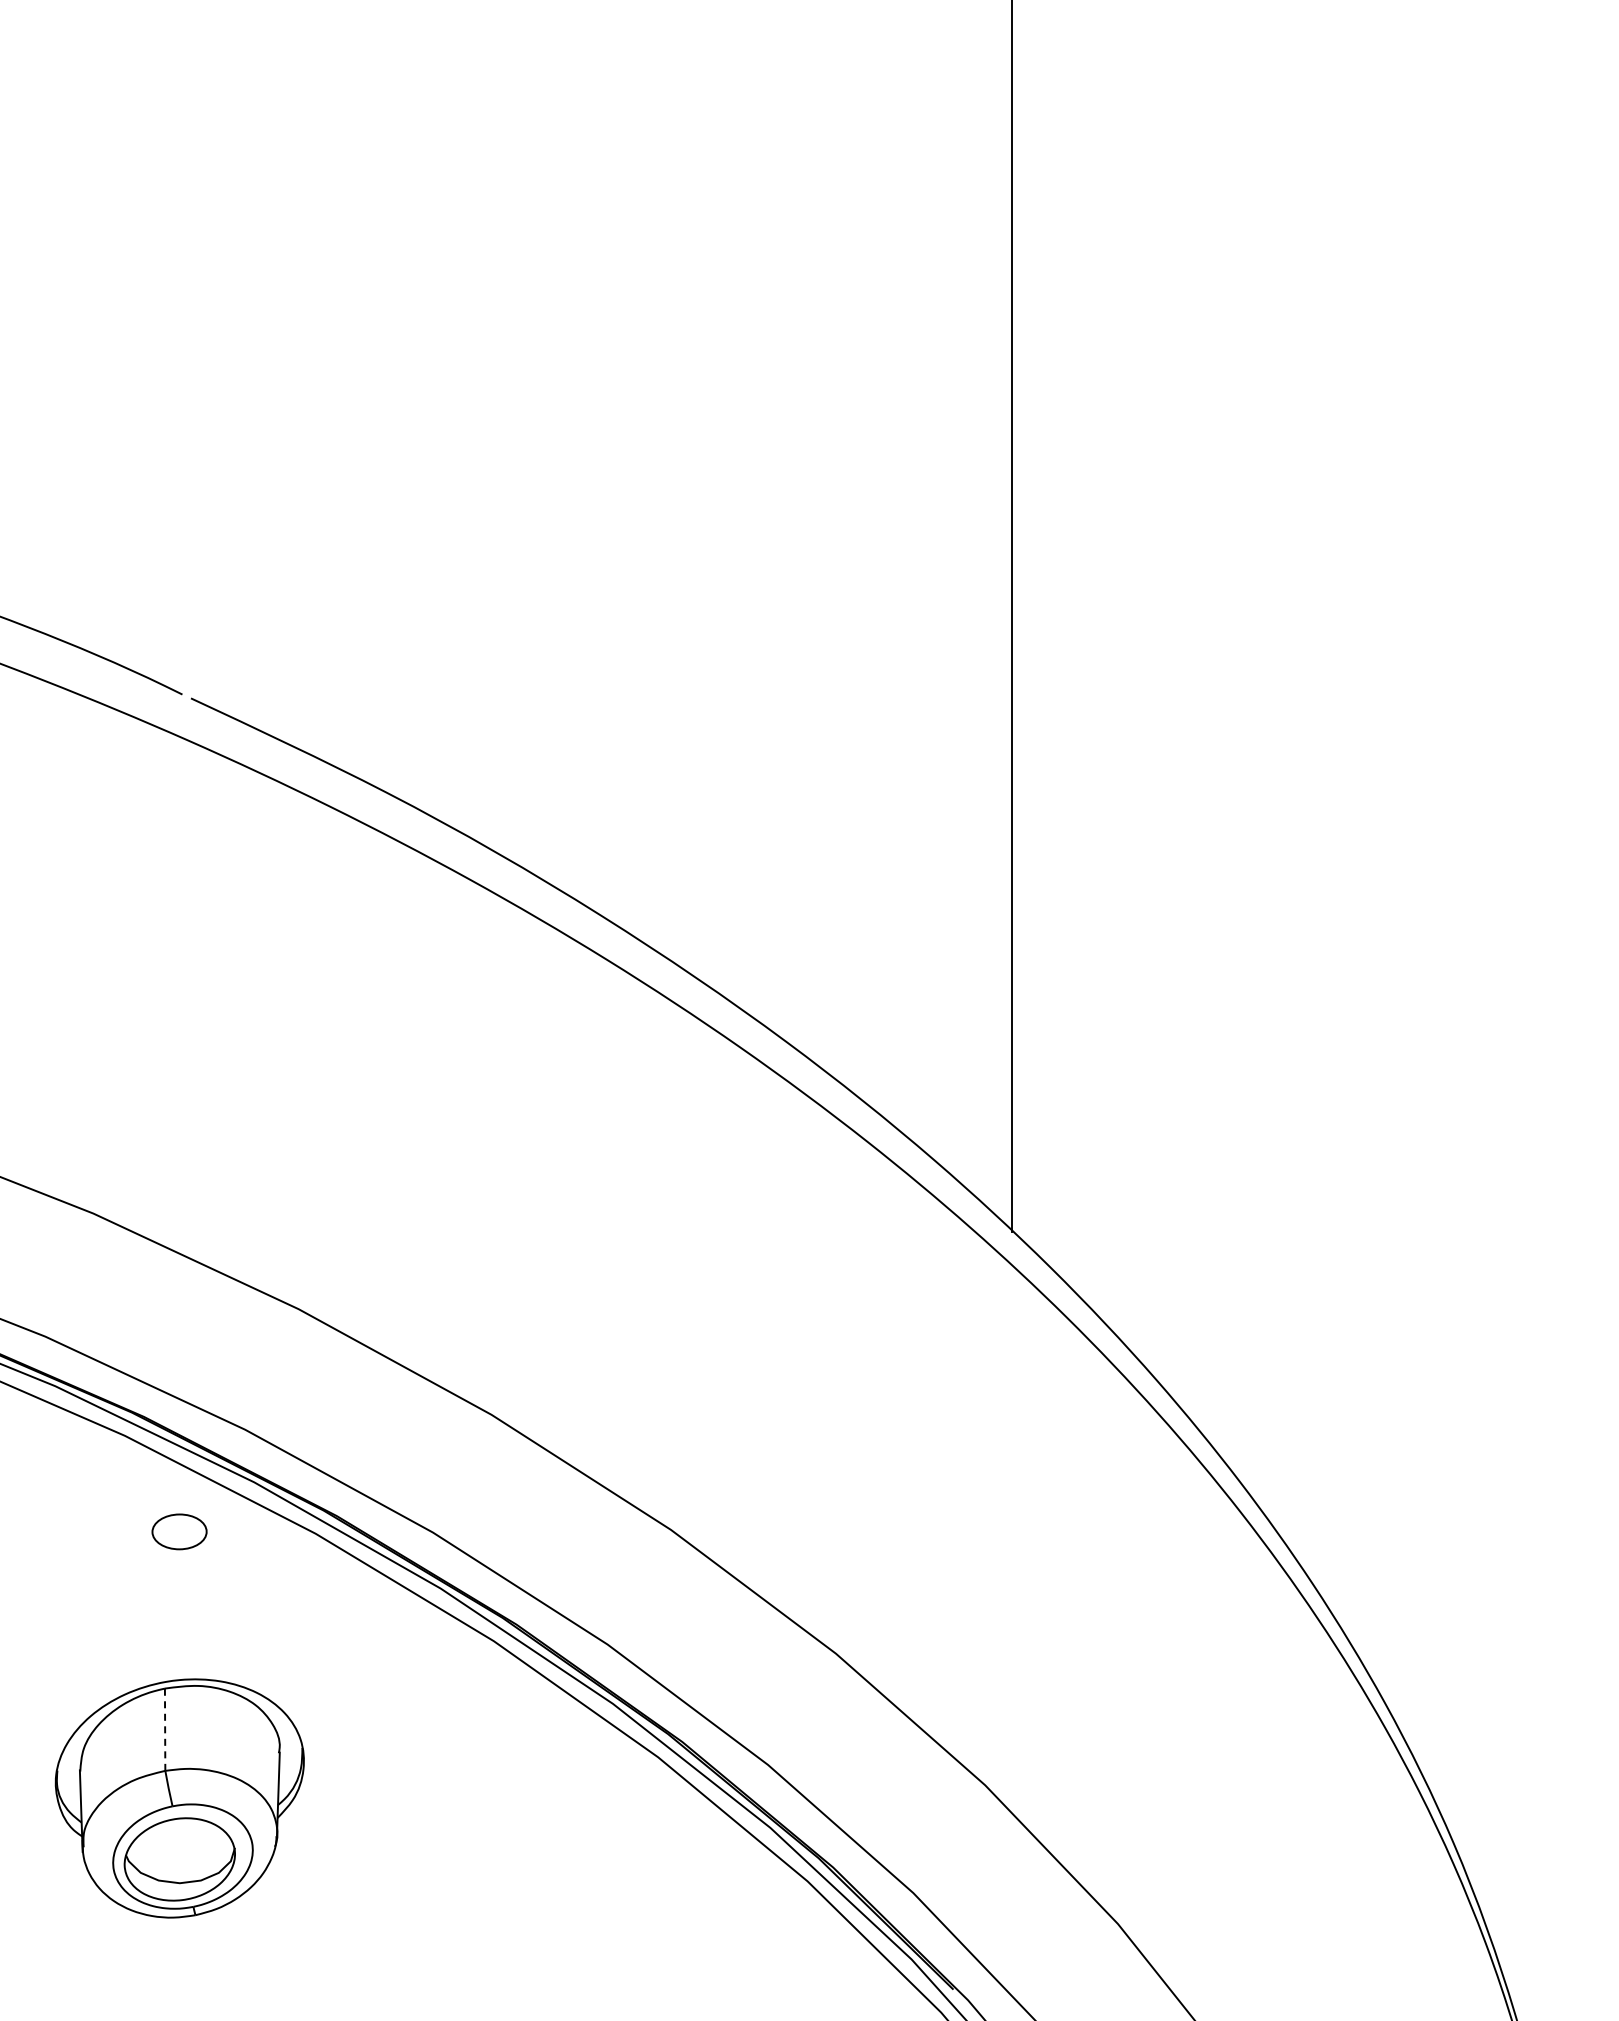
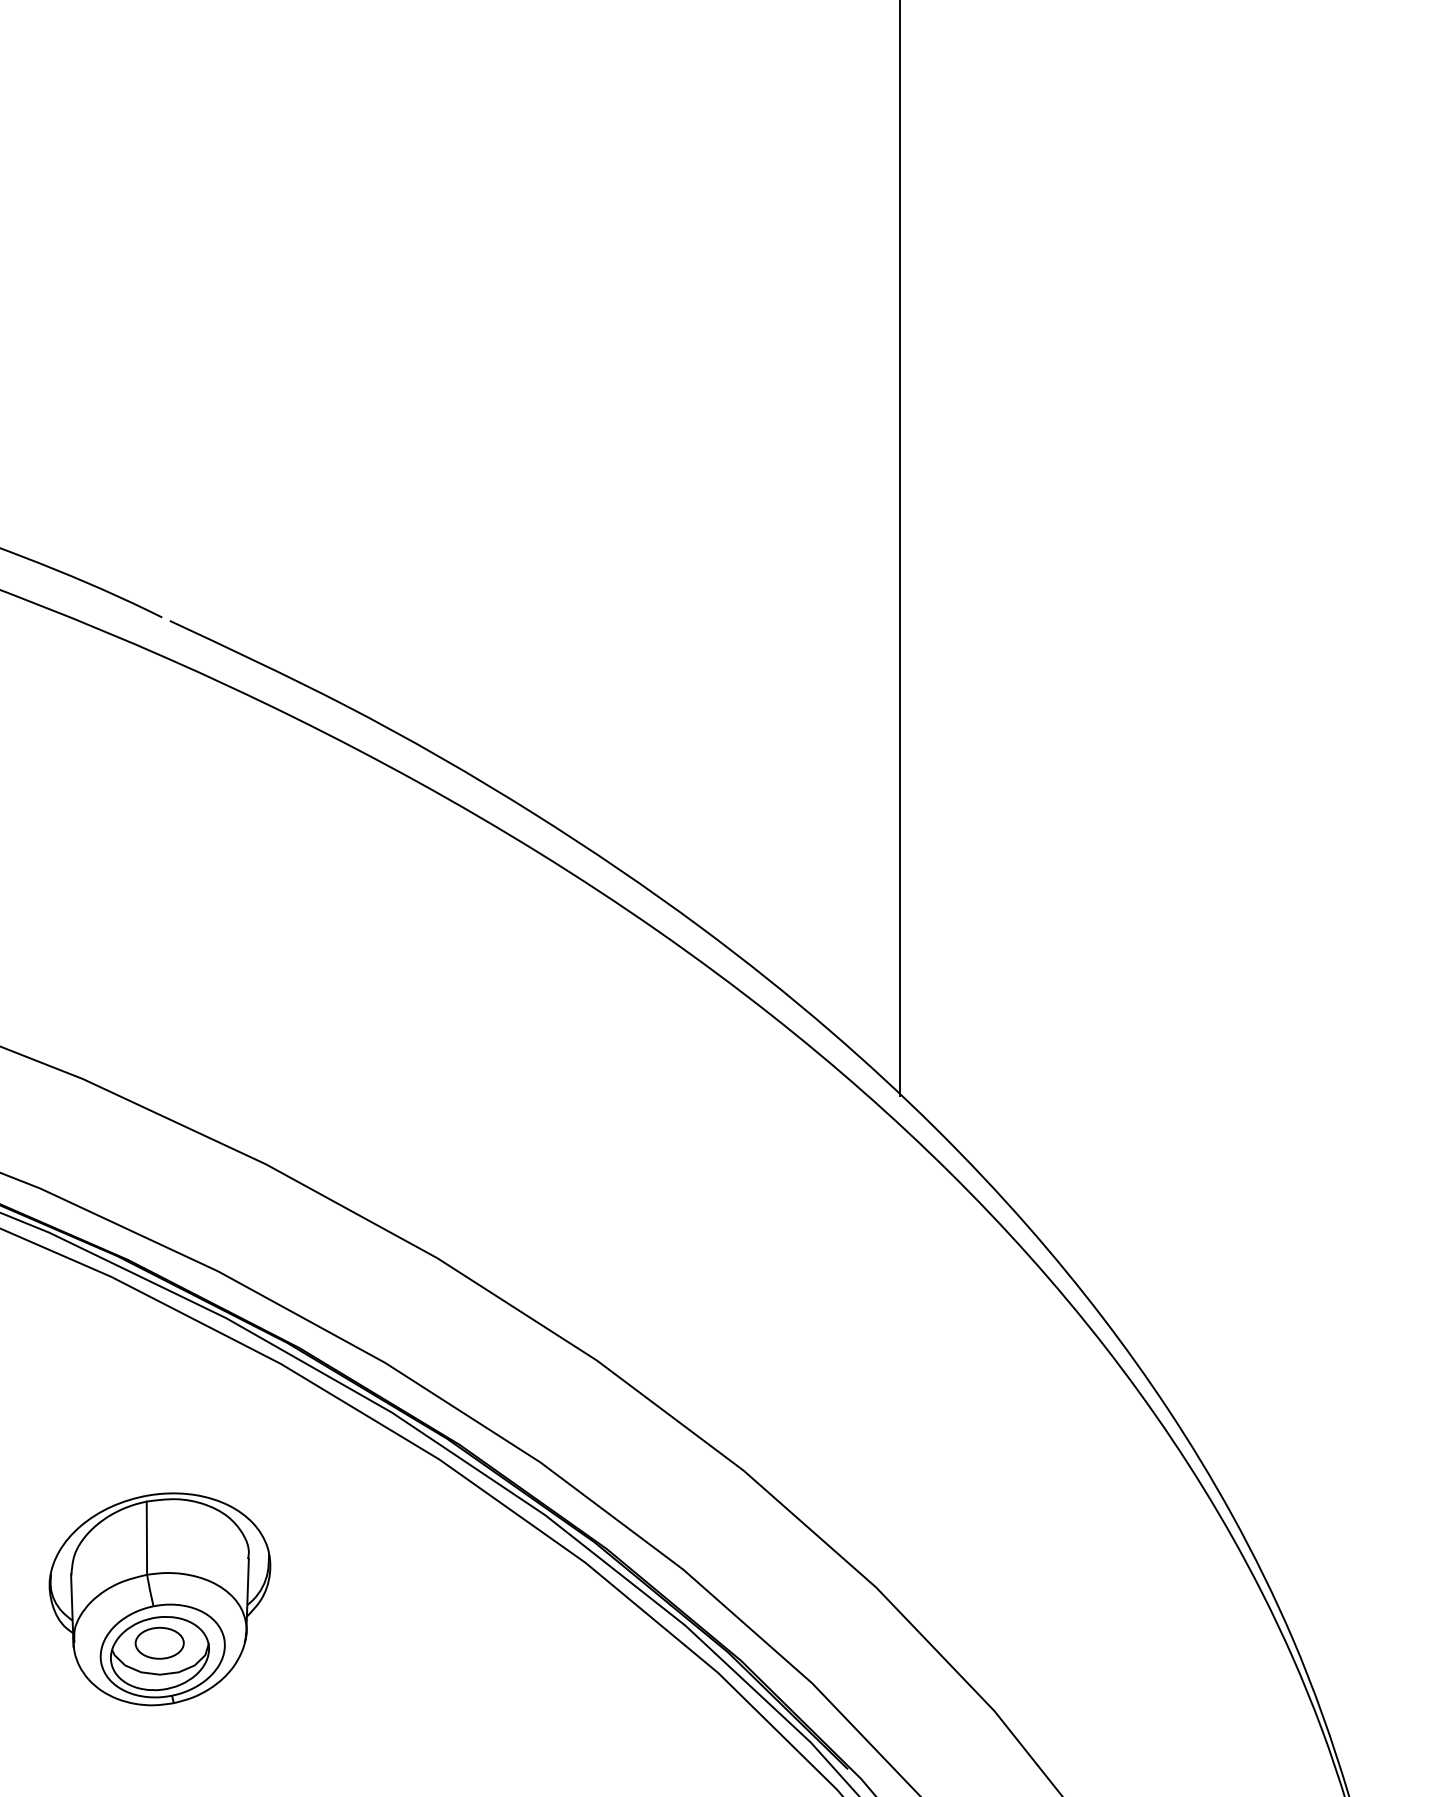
part: (179, 1531) -> (159, 1642), moved
line: (165, 1729) -> (147, 1537), dashed -> solid

